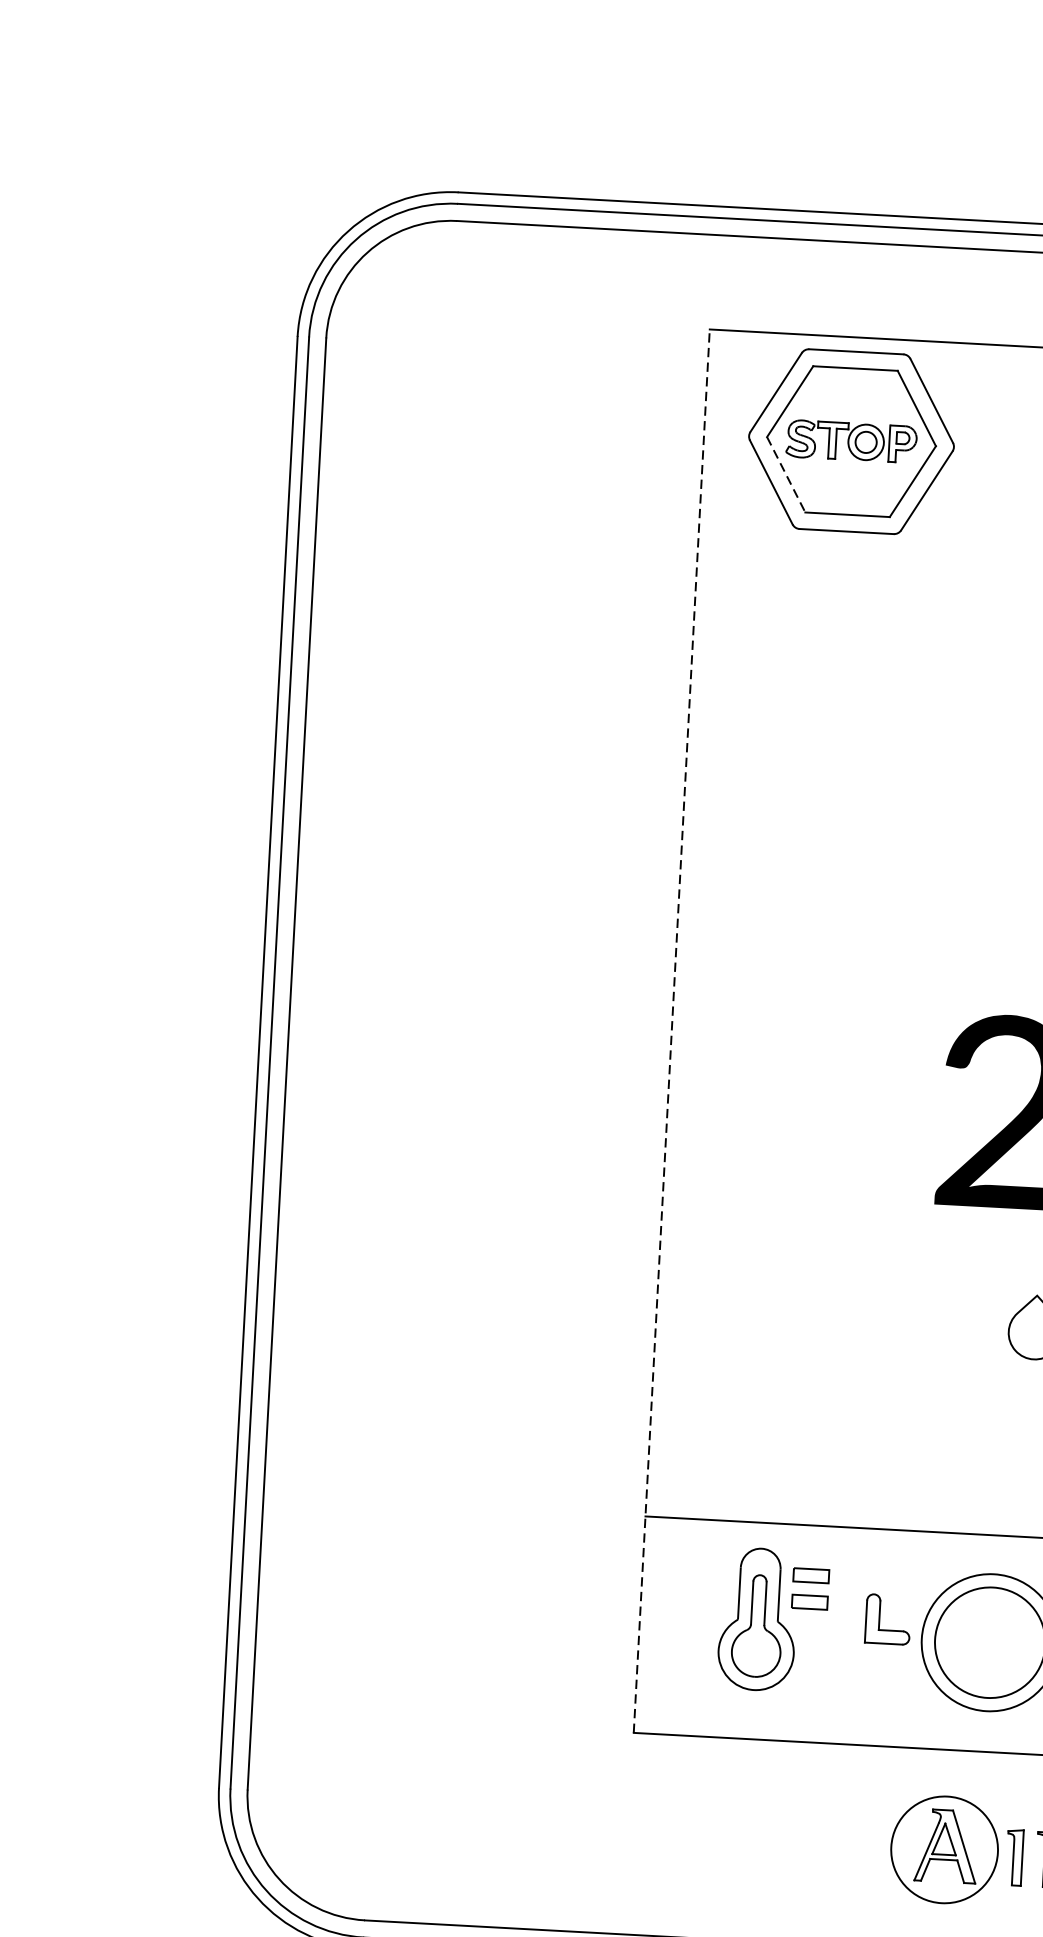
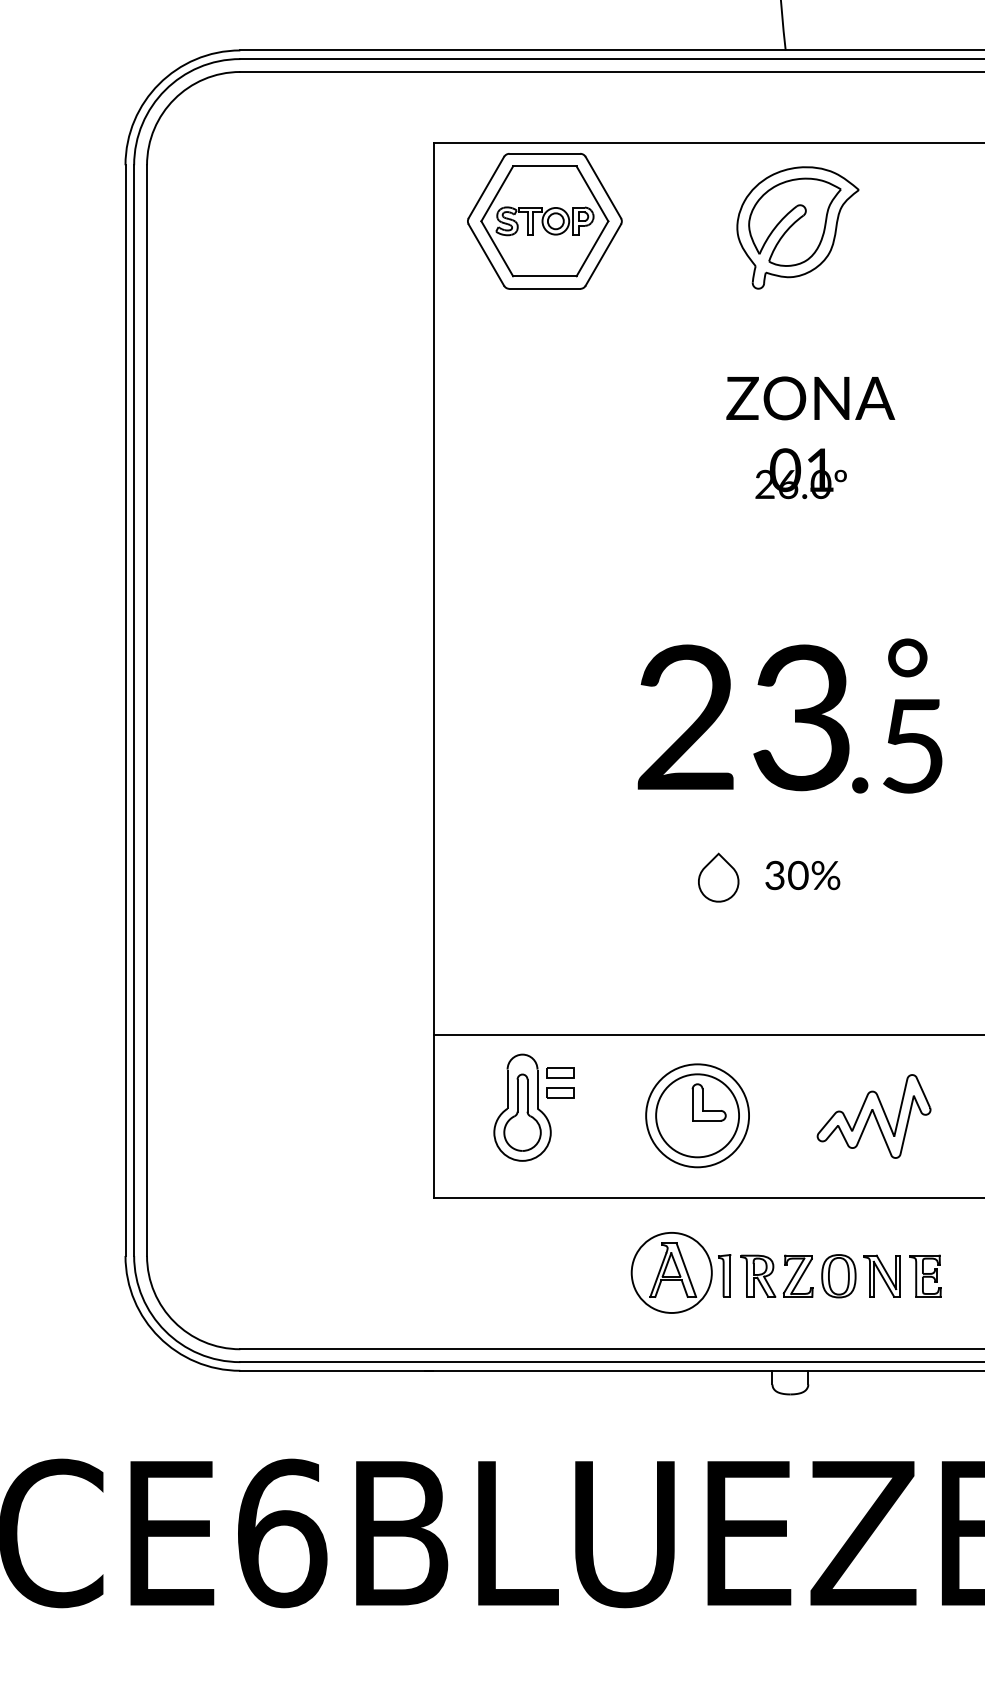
line: (786, 474) -> (497, 248), dashed -> solid
line: (672, 1029) -> (434, 669), dashed -> solid
part: (887, 1619) -> (708, 1102), moved

